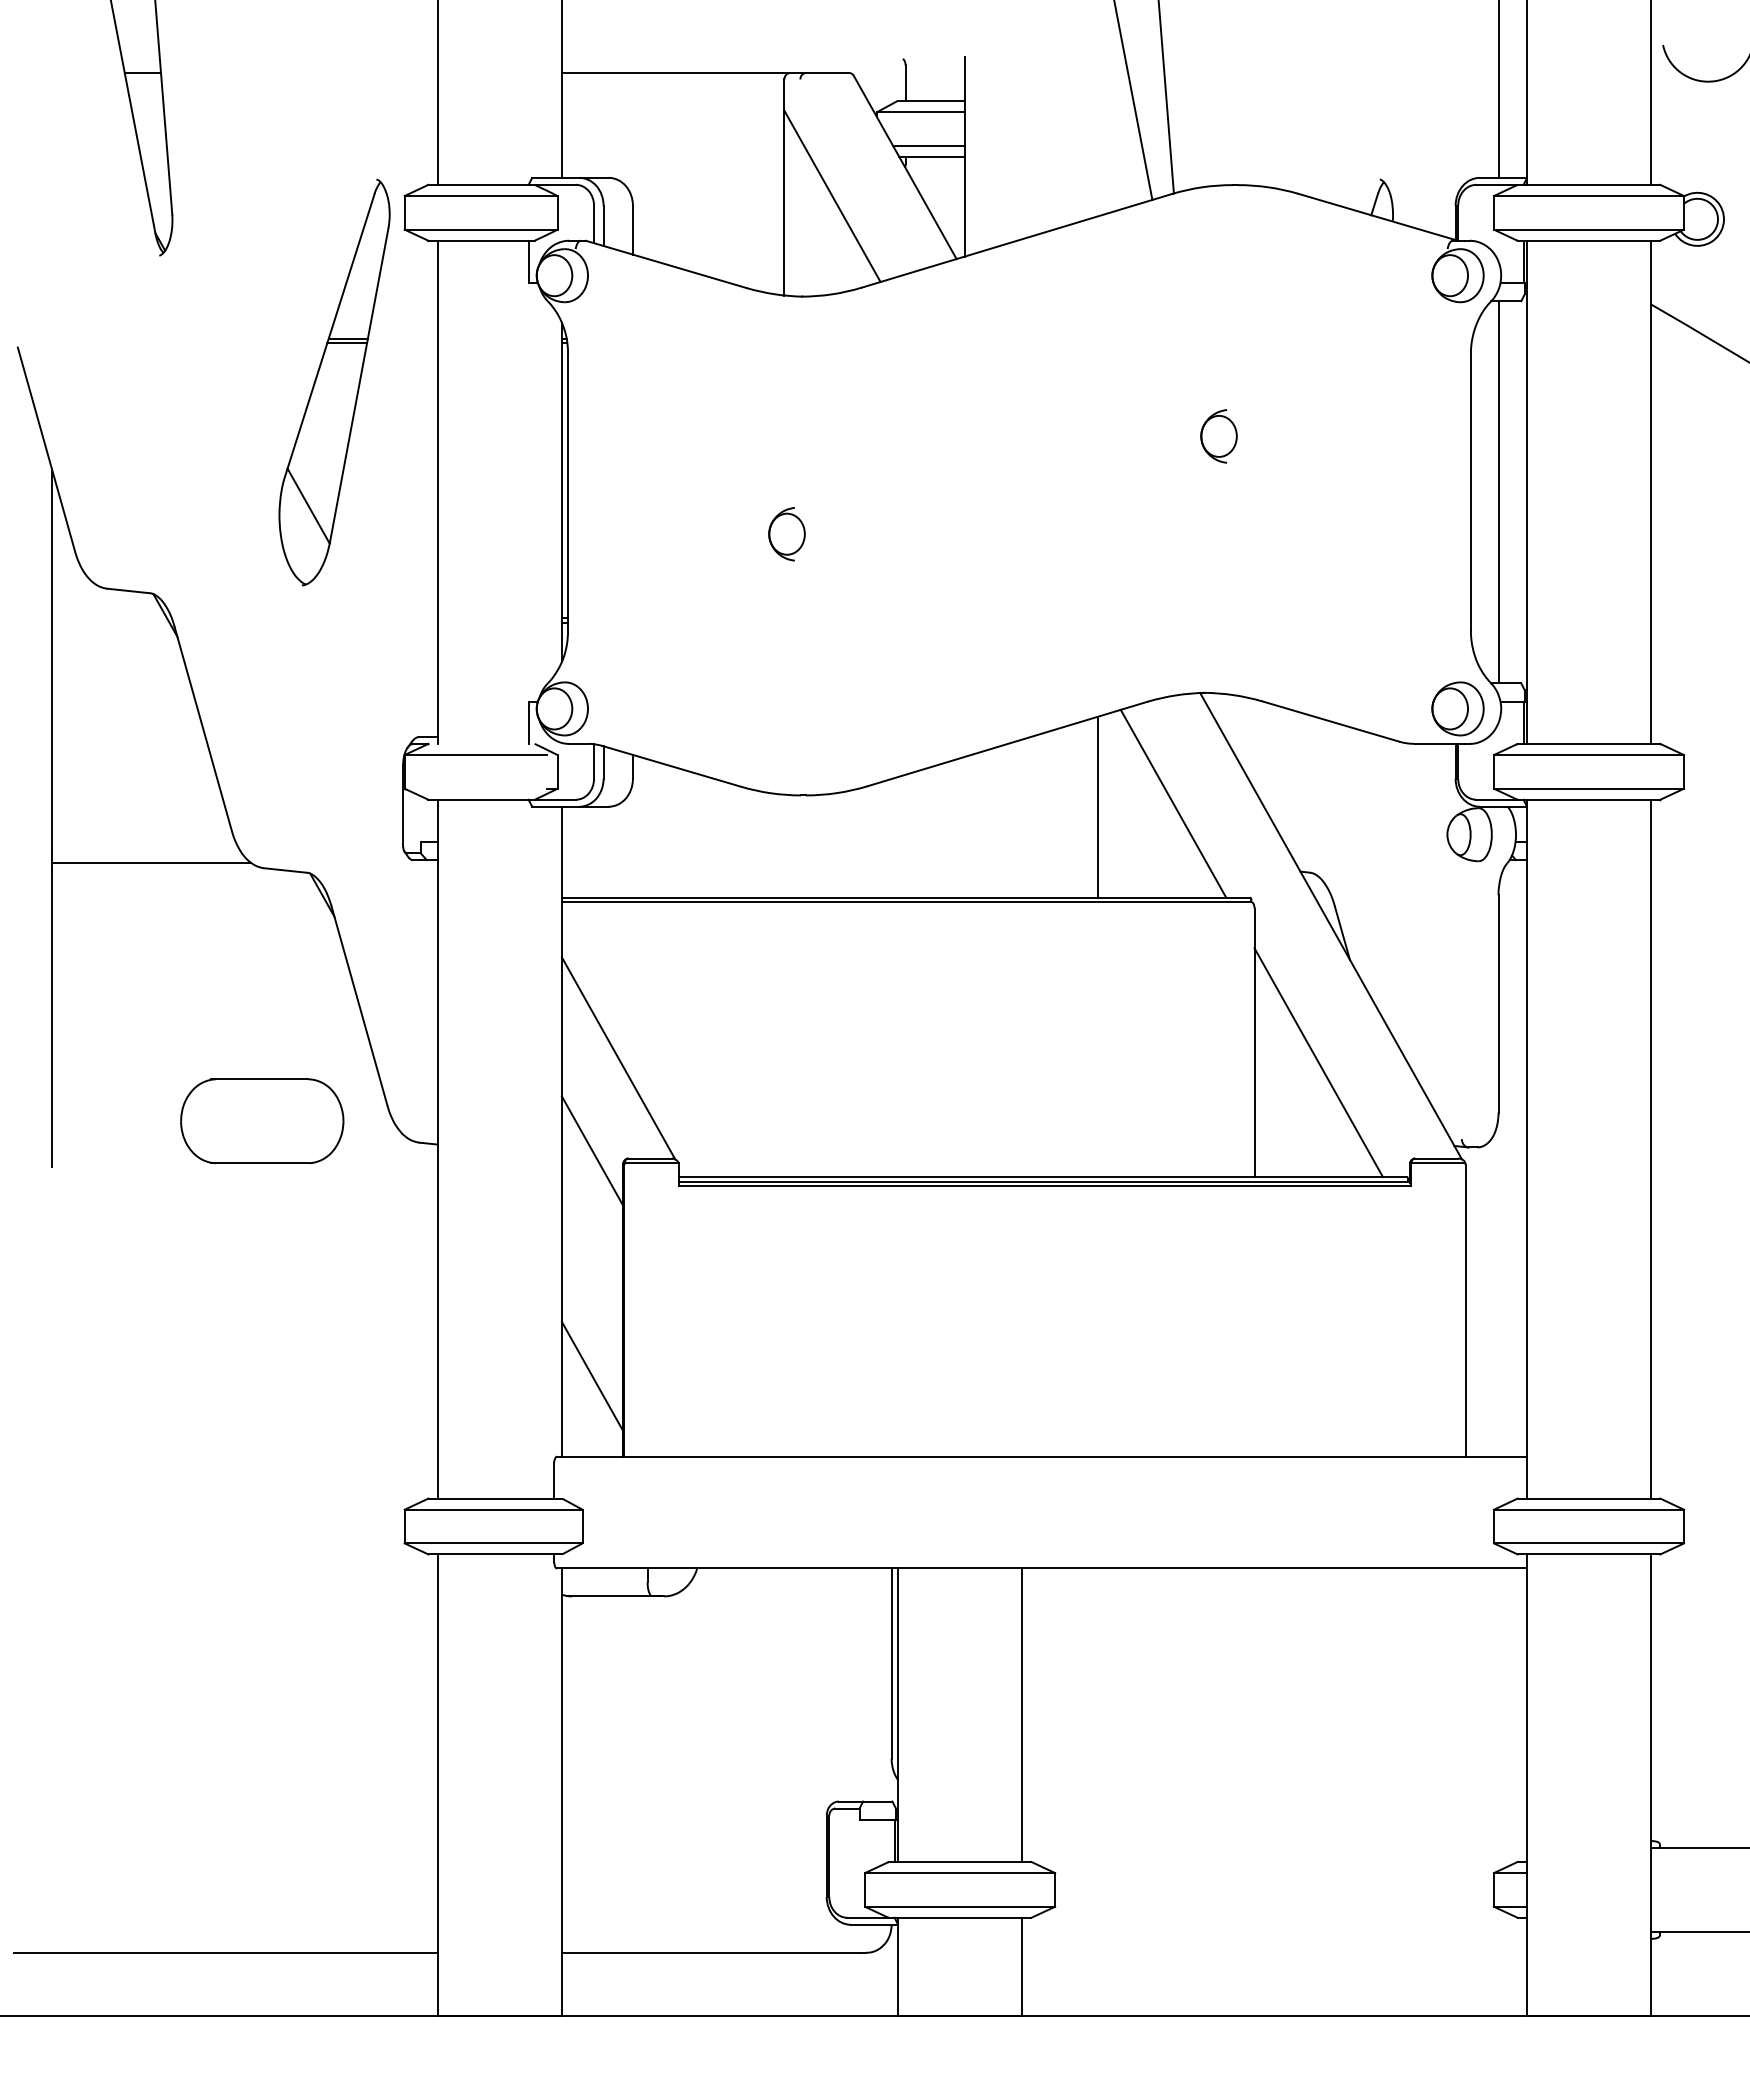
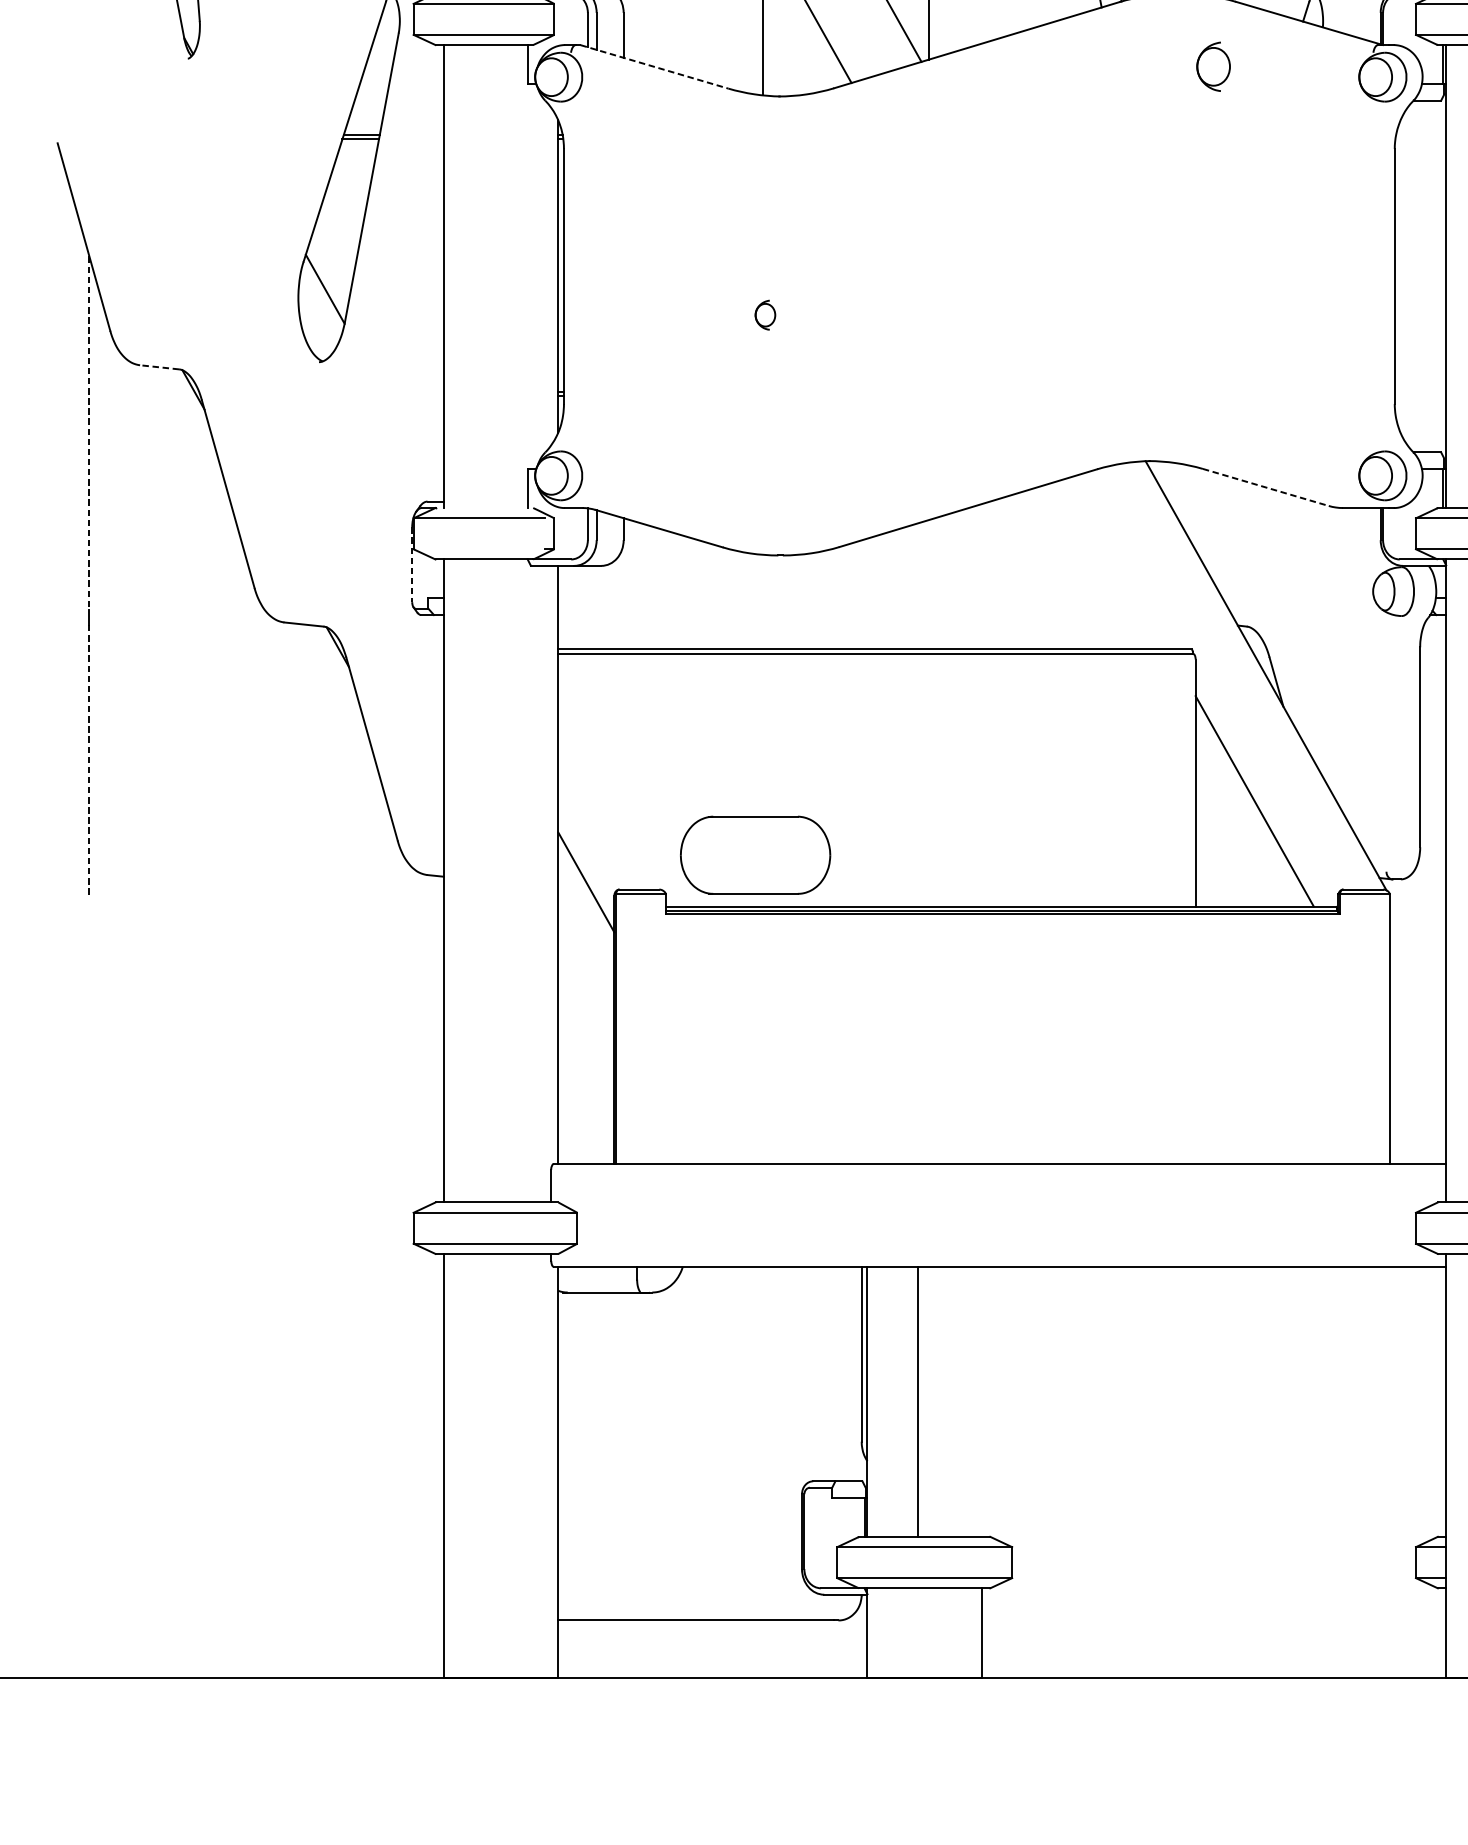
line: (666, 264) -> (654, 66), solid -> dashed
part: (1218, 436) -> (1213, 66), moved
line: (1498, 492) -> (1420, 276), removed
part: (786, 534) -> (764, 315), size x0.6
line: (128, 590) -> (159, 366), solid -> dashed
line: (52, 662) -> (89, 433), solid -> dashed
line: (1331, 721) -> (1266, 487), solid -> dashed
line: (1173, 803) -> (1121, 562), removed
line: (403, 805) -> (412, 564), solid -> dashed
line: (1097, 806) -> (1051, 565), removed
line: (151, 862) -> (180, 617), removed
line: (52, 1018) -> (89, 760), solid -> dashed
line: (618, 1058) -> (610, 797), removed
part: (262, 1120) -> (755, 854), moved
line: (591, 1375) -> (585, 1089), removed
line: (1022, 1714) -> (917, 1401), moved
line: (225, 1952) -> (248, 1620), removed

